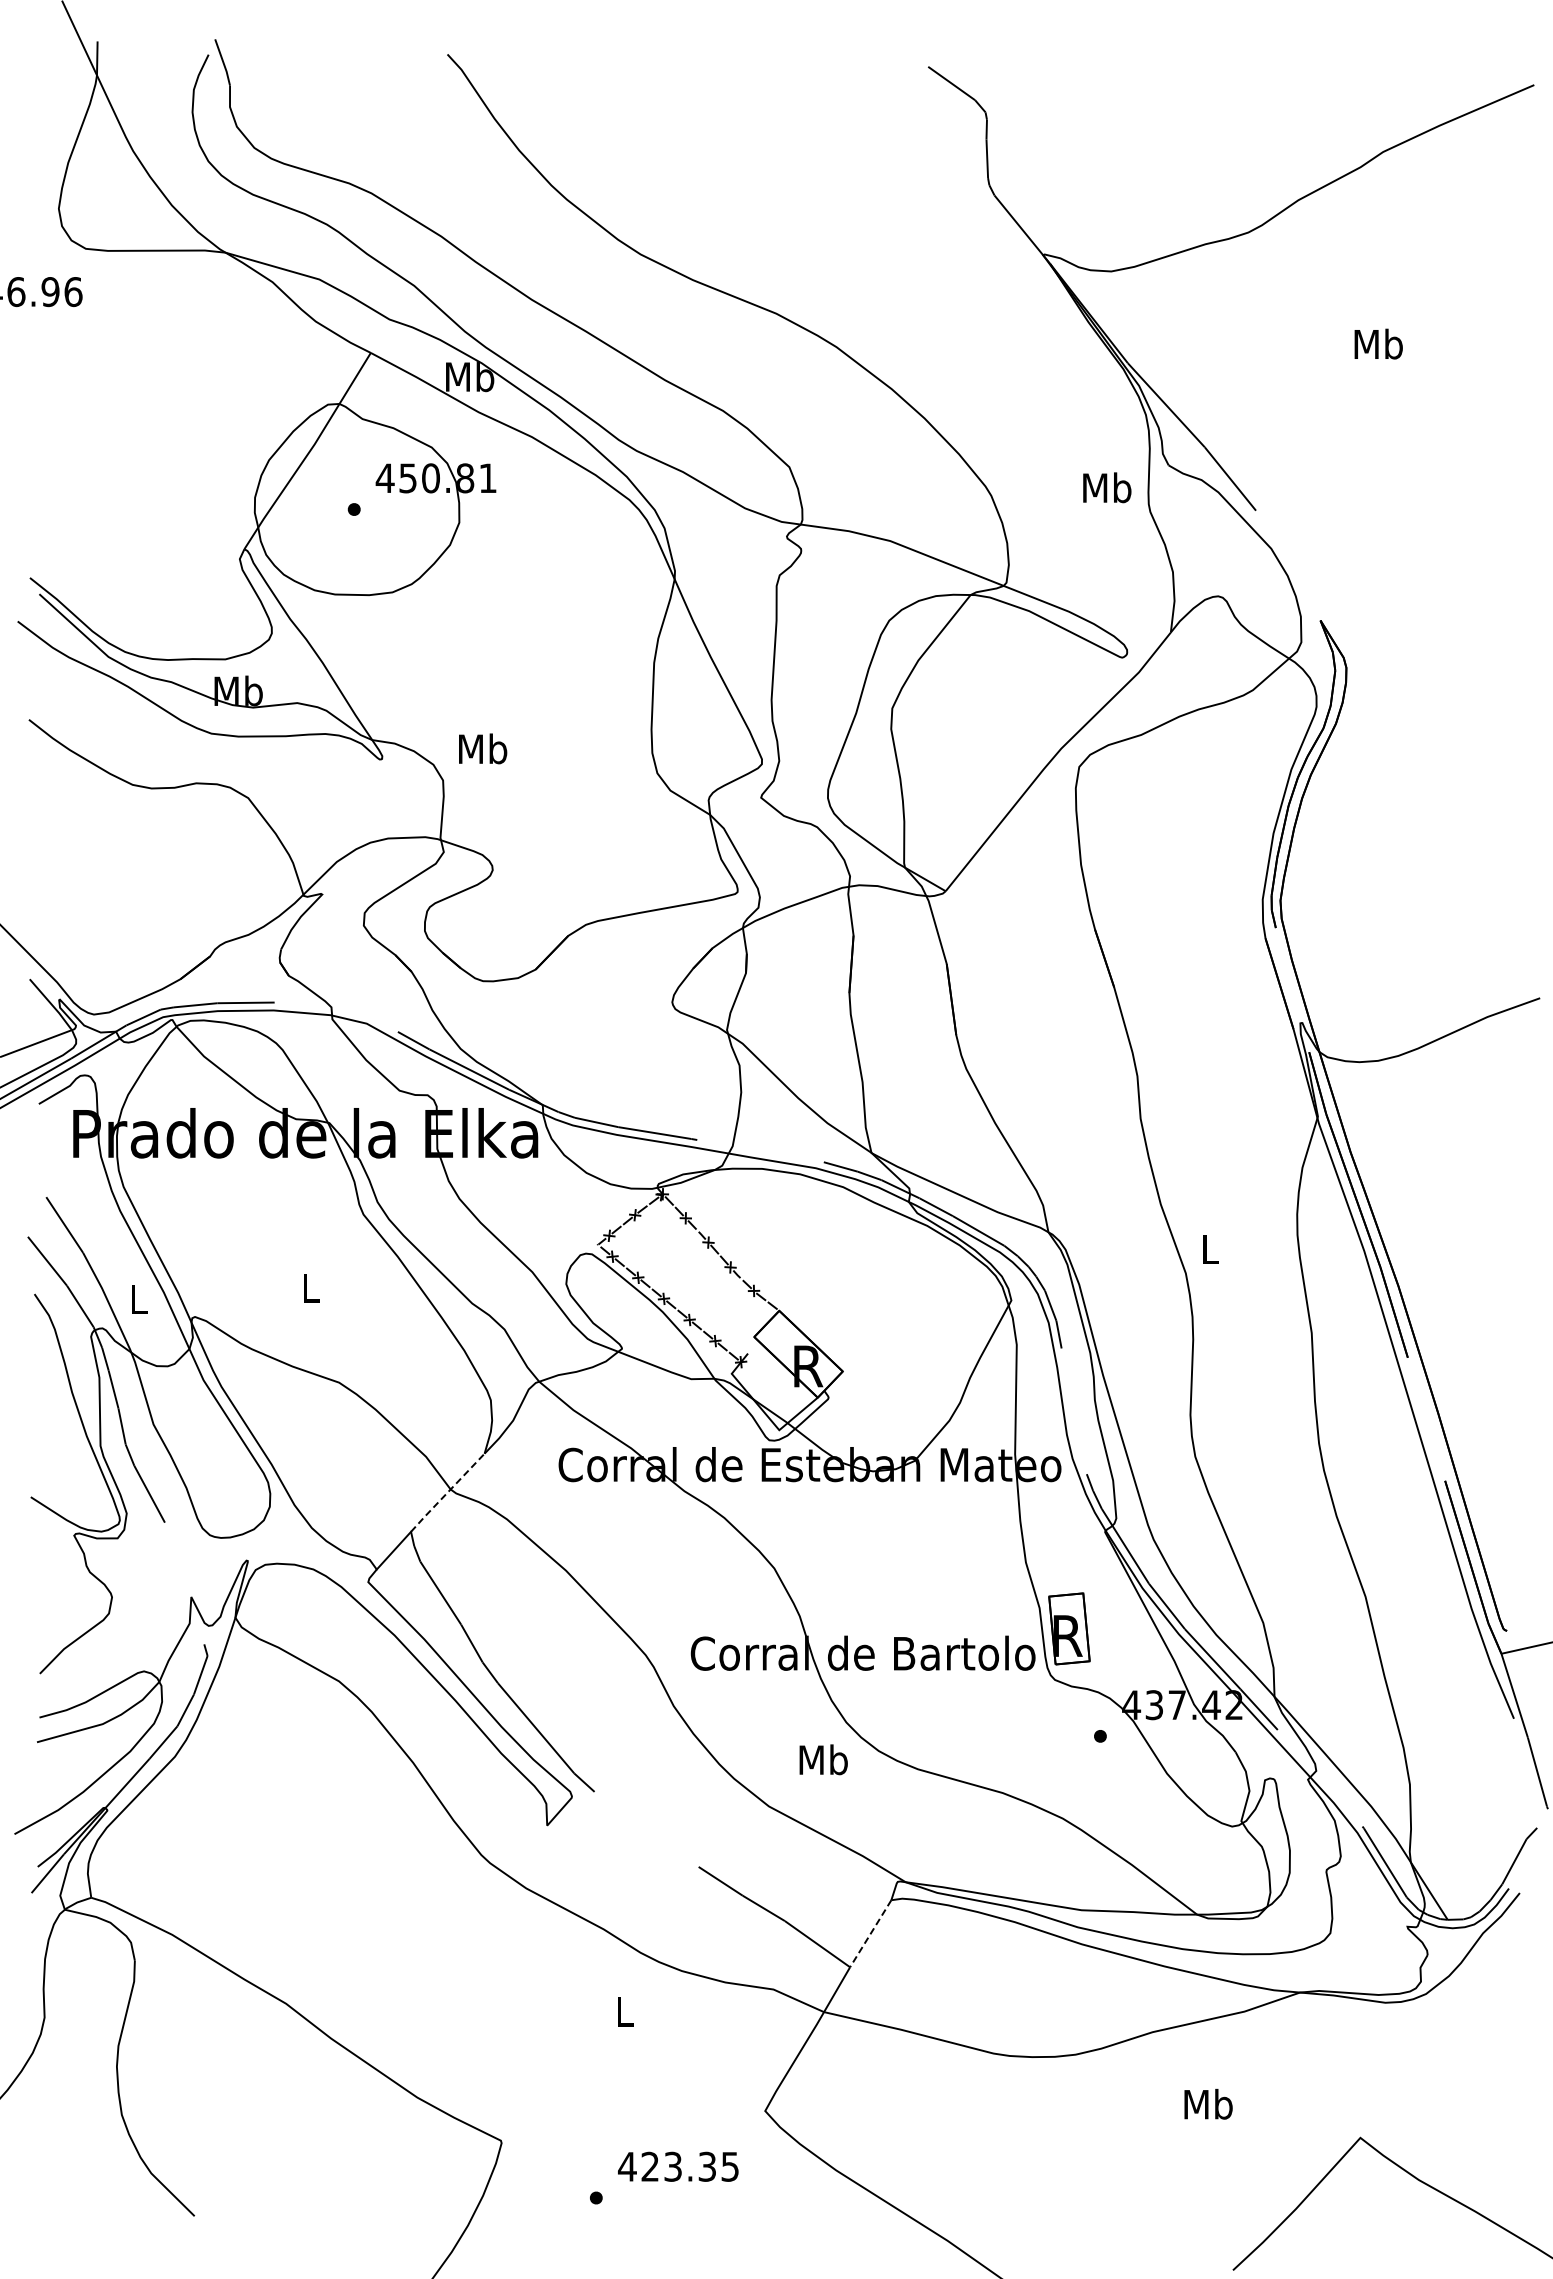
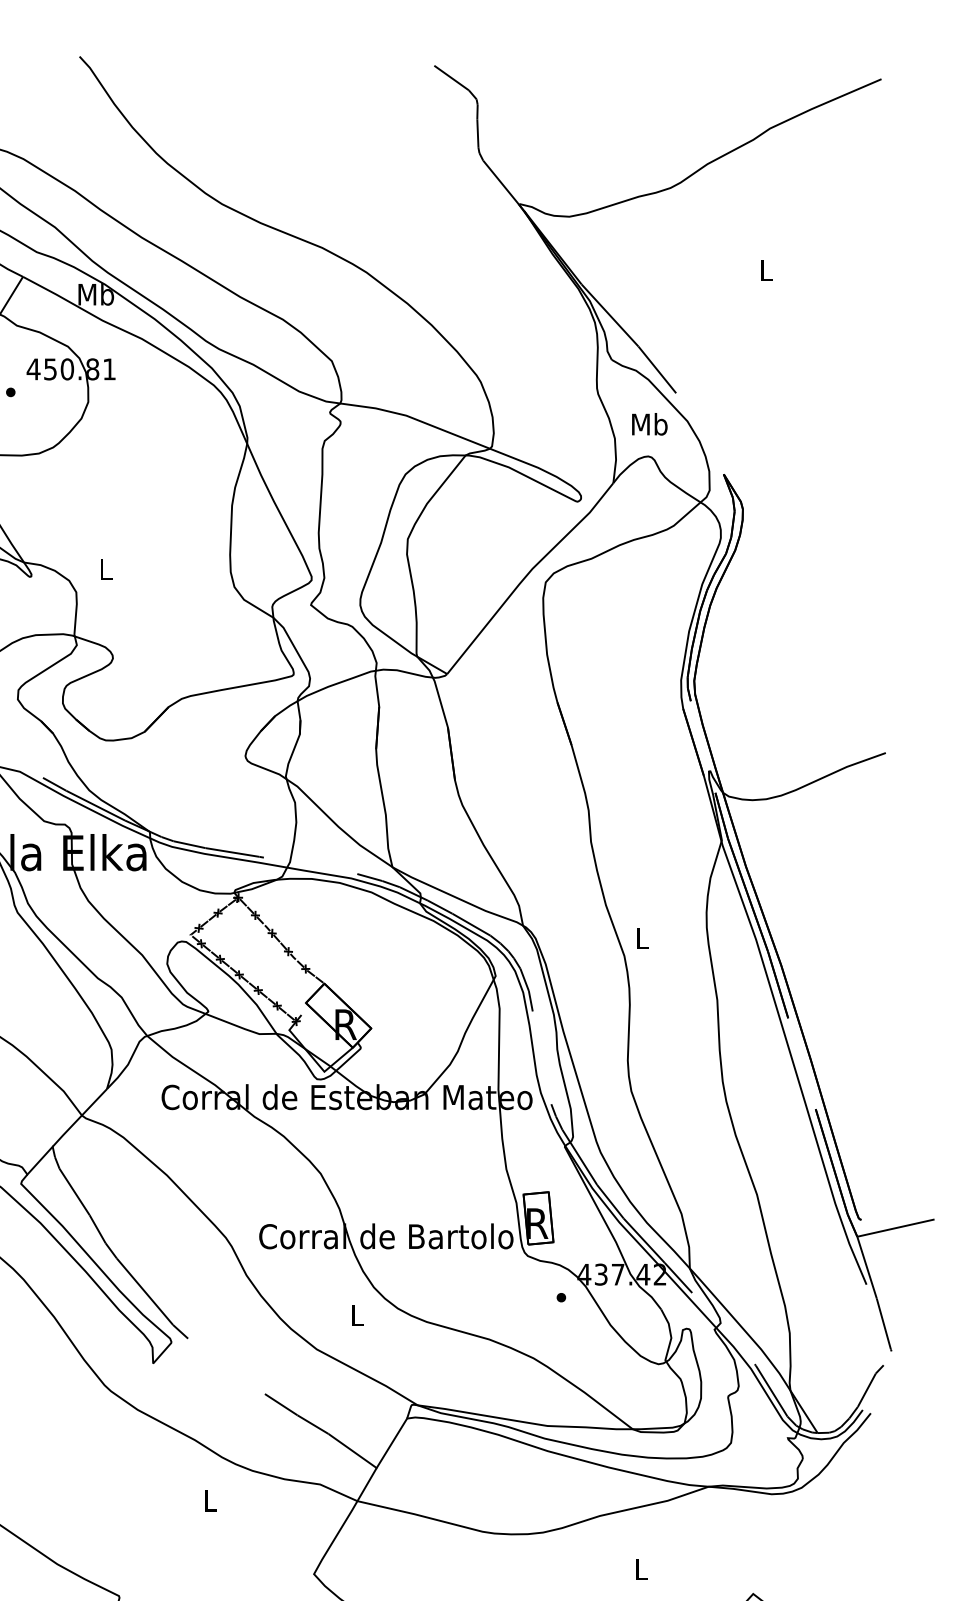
text: (1378, 343) -> (766, 269), Mb -> L
text: (1107, 487) -> (649, 424), moved
text: (483, 748) -> (106, 568), Mb -> L
line: (447, 1492) -> (79, 1117), dashed -> solid
text: (823, 1759) -> (357, 1314), Mb -> L
line: (870, 1934) -> (391, 1443), dashed -> solid
text: (1208, 2103) -> (641, 1568), Mb -> L

